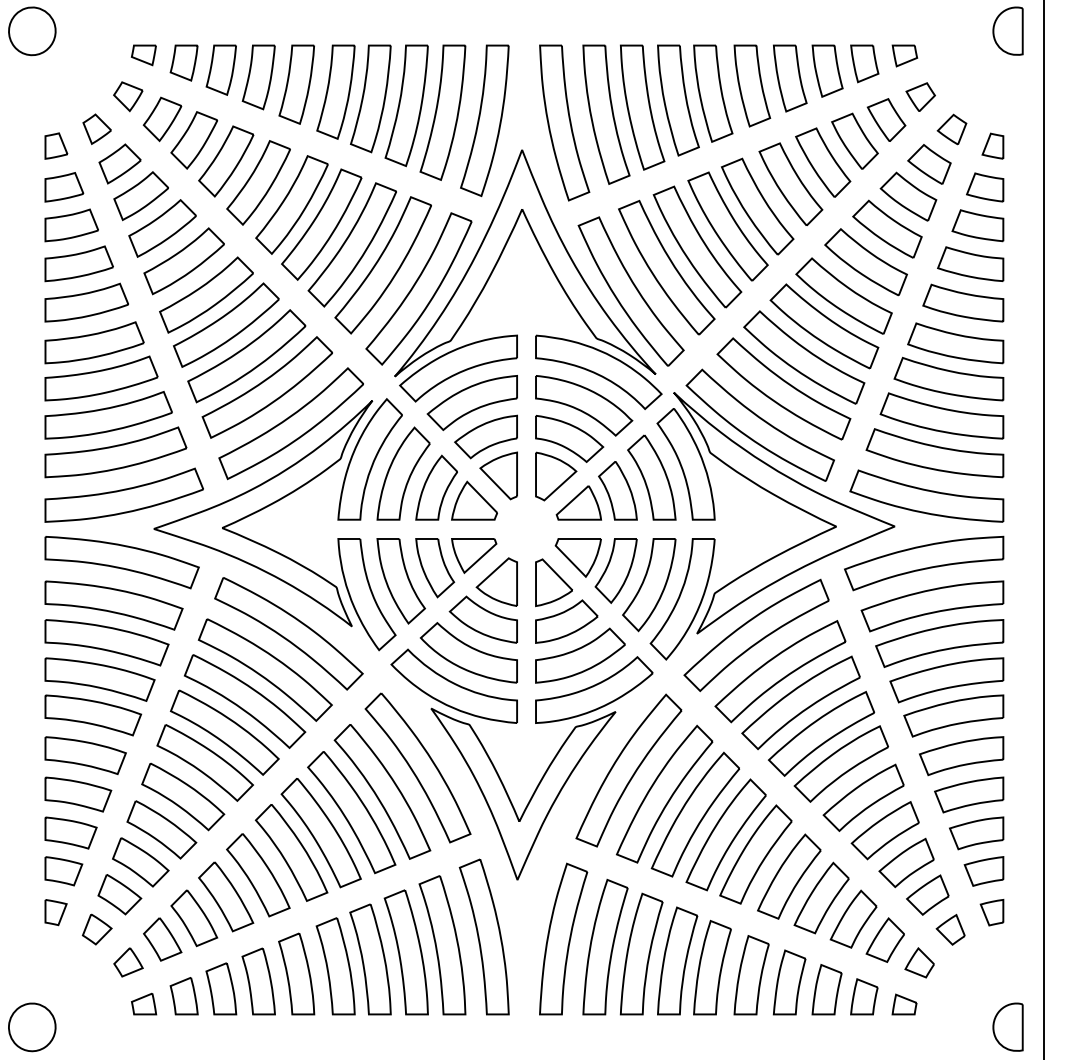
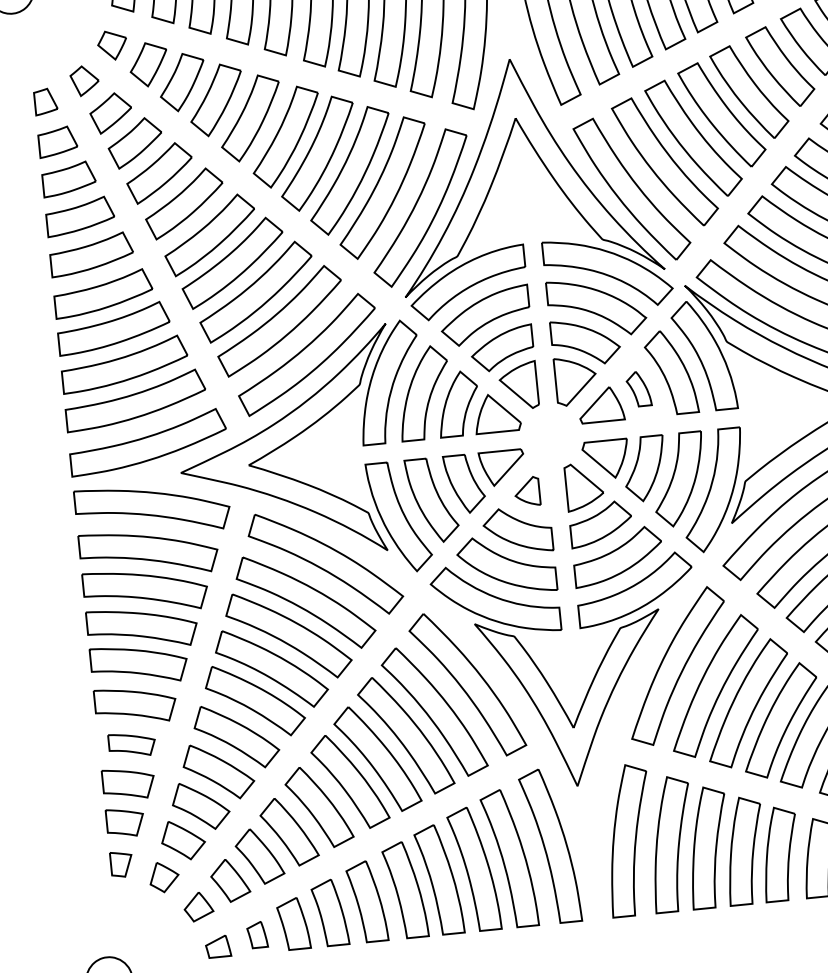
part: (617, 490) -> (638, 388), size x0.6
part: (496, 581) -> (527, 491), size x0.6
part: (78, 794) -> (132, 744), size x0.7
part: (183, 996) -> (256, 935), size x0.7

